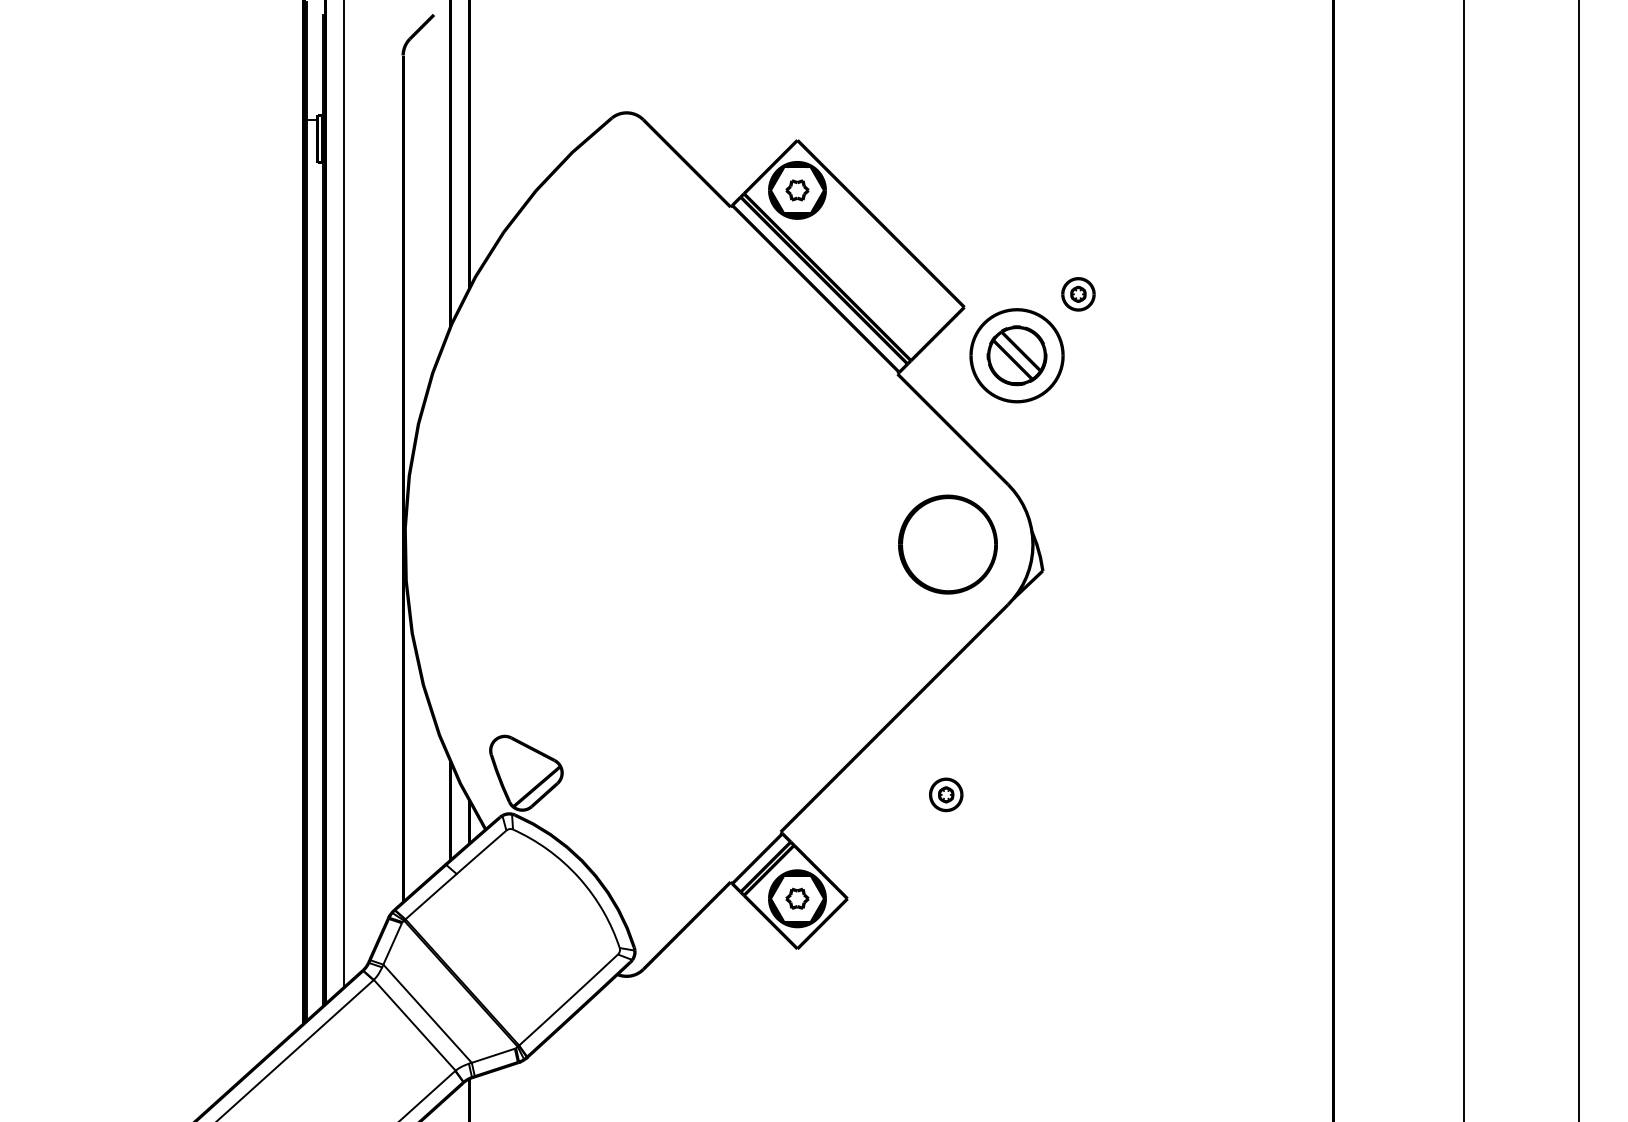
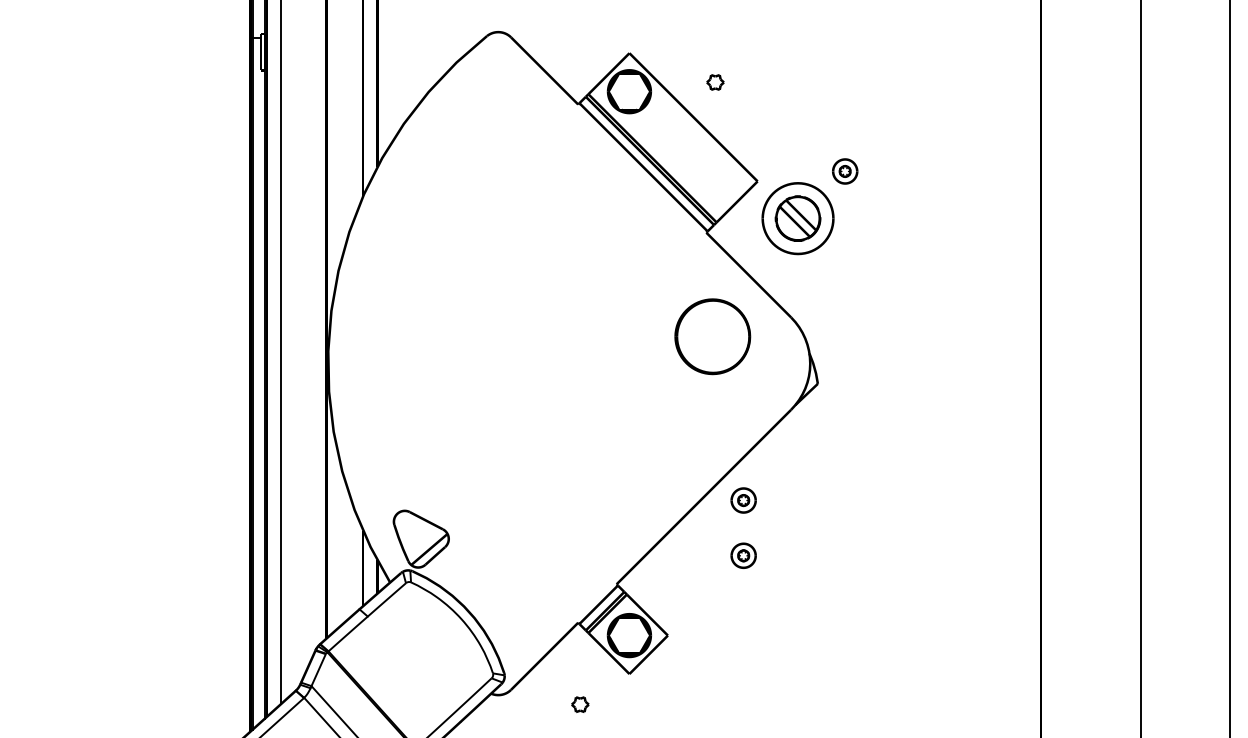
part: (797, 190) -> (715, 82), moved
part: (947, 544) -> (712, 336), moved
part: (946, 722) -> (743, 500), added
part: (797, 898) -> (580, 704), moved

